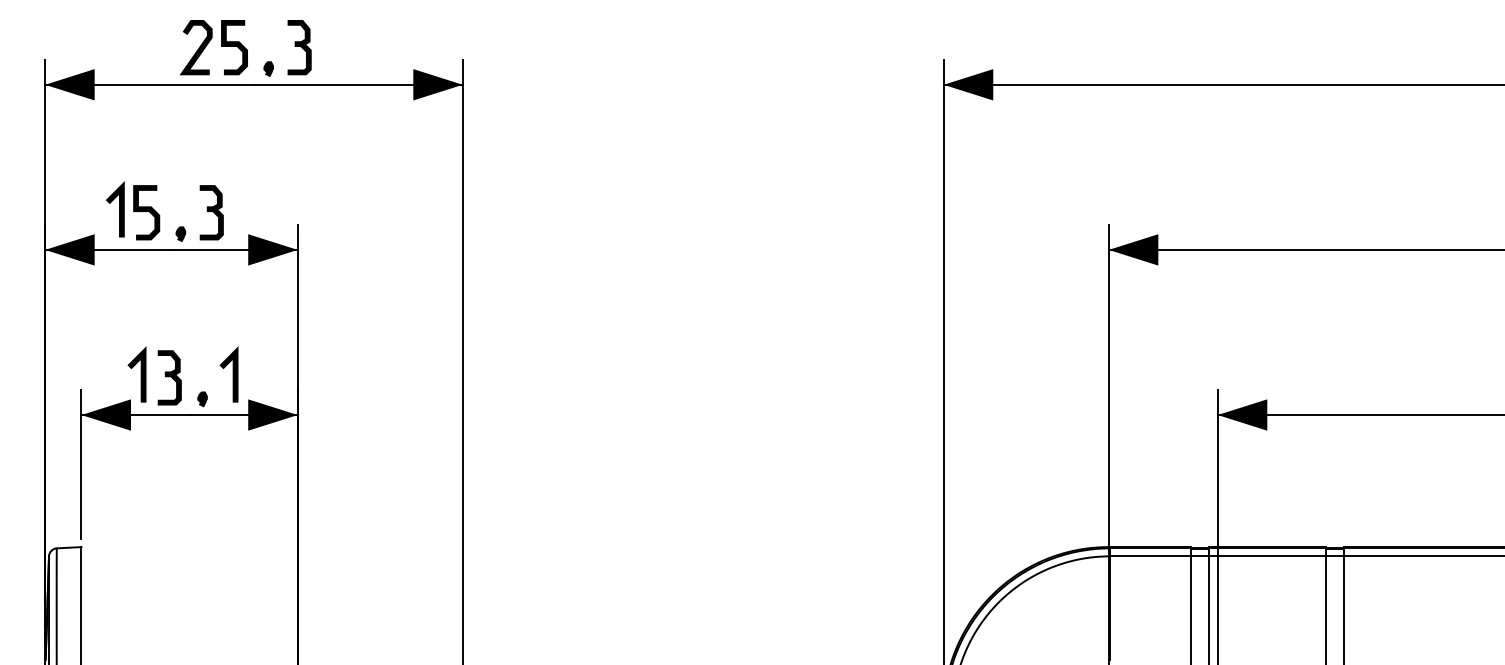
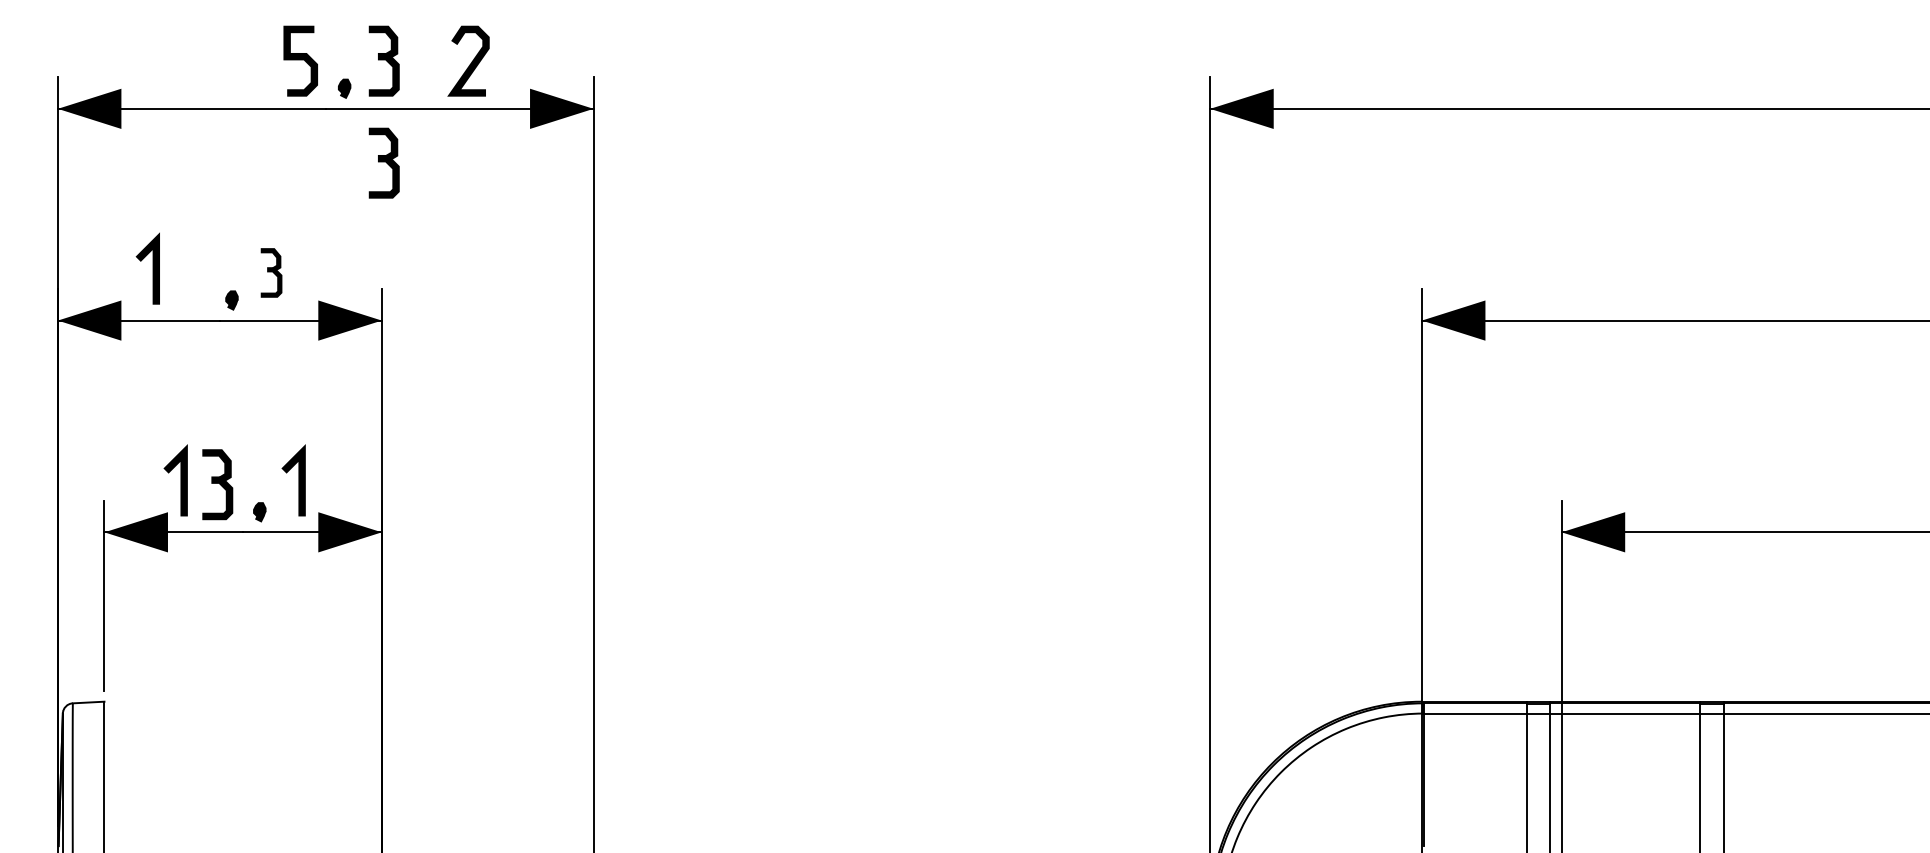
curve: (198, 47) -> (471, 61), moved
part: (299, 126) -> (383, 162), added
curve: (146, 212) -> (187, 272), removed
part: (211, 212) -> (271, 272), size x0.7

